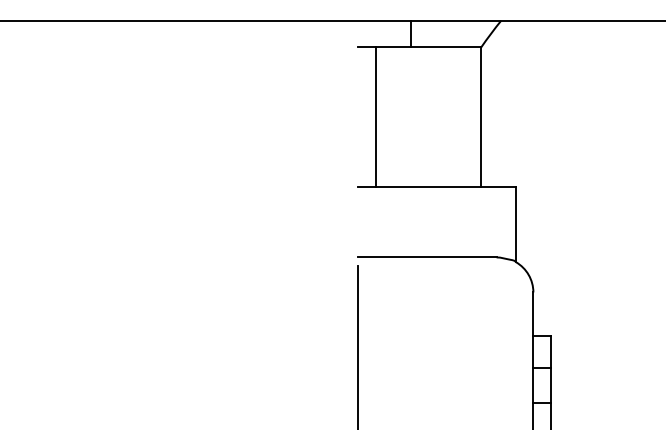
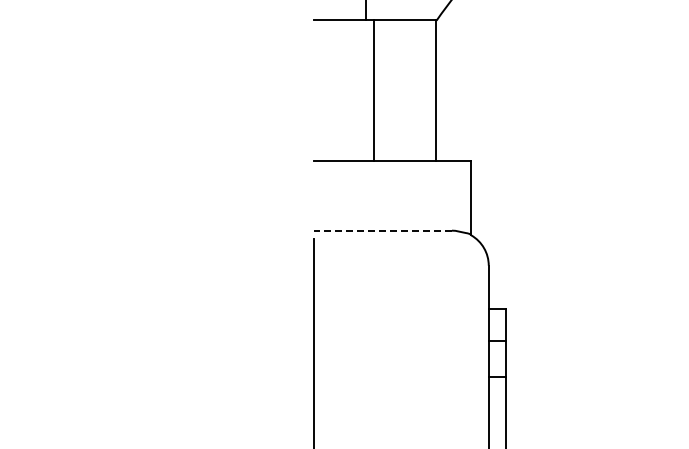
line: (376, 117) -> (374, 90), moved
line: (427, 257) -> (382, 230), solid -> dashed

